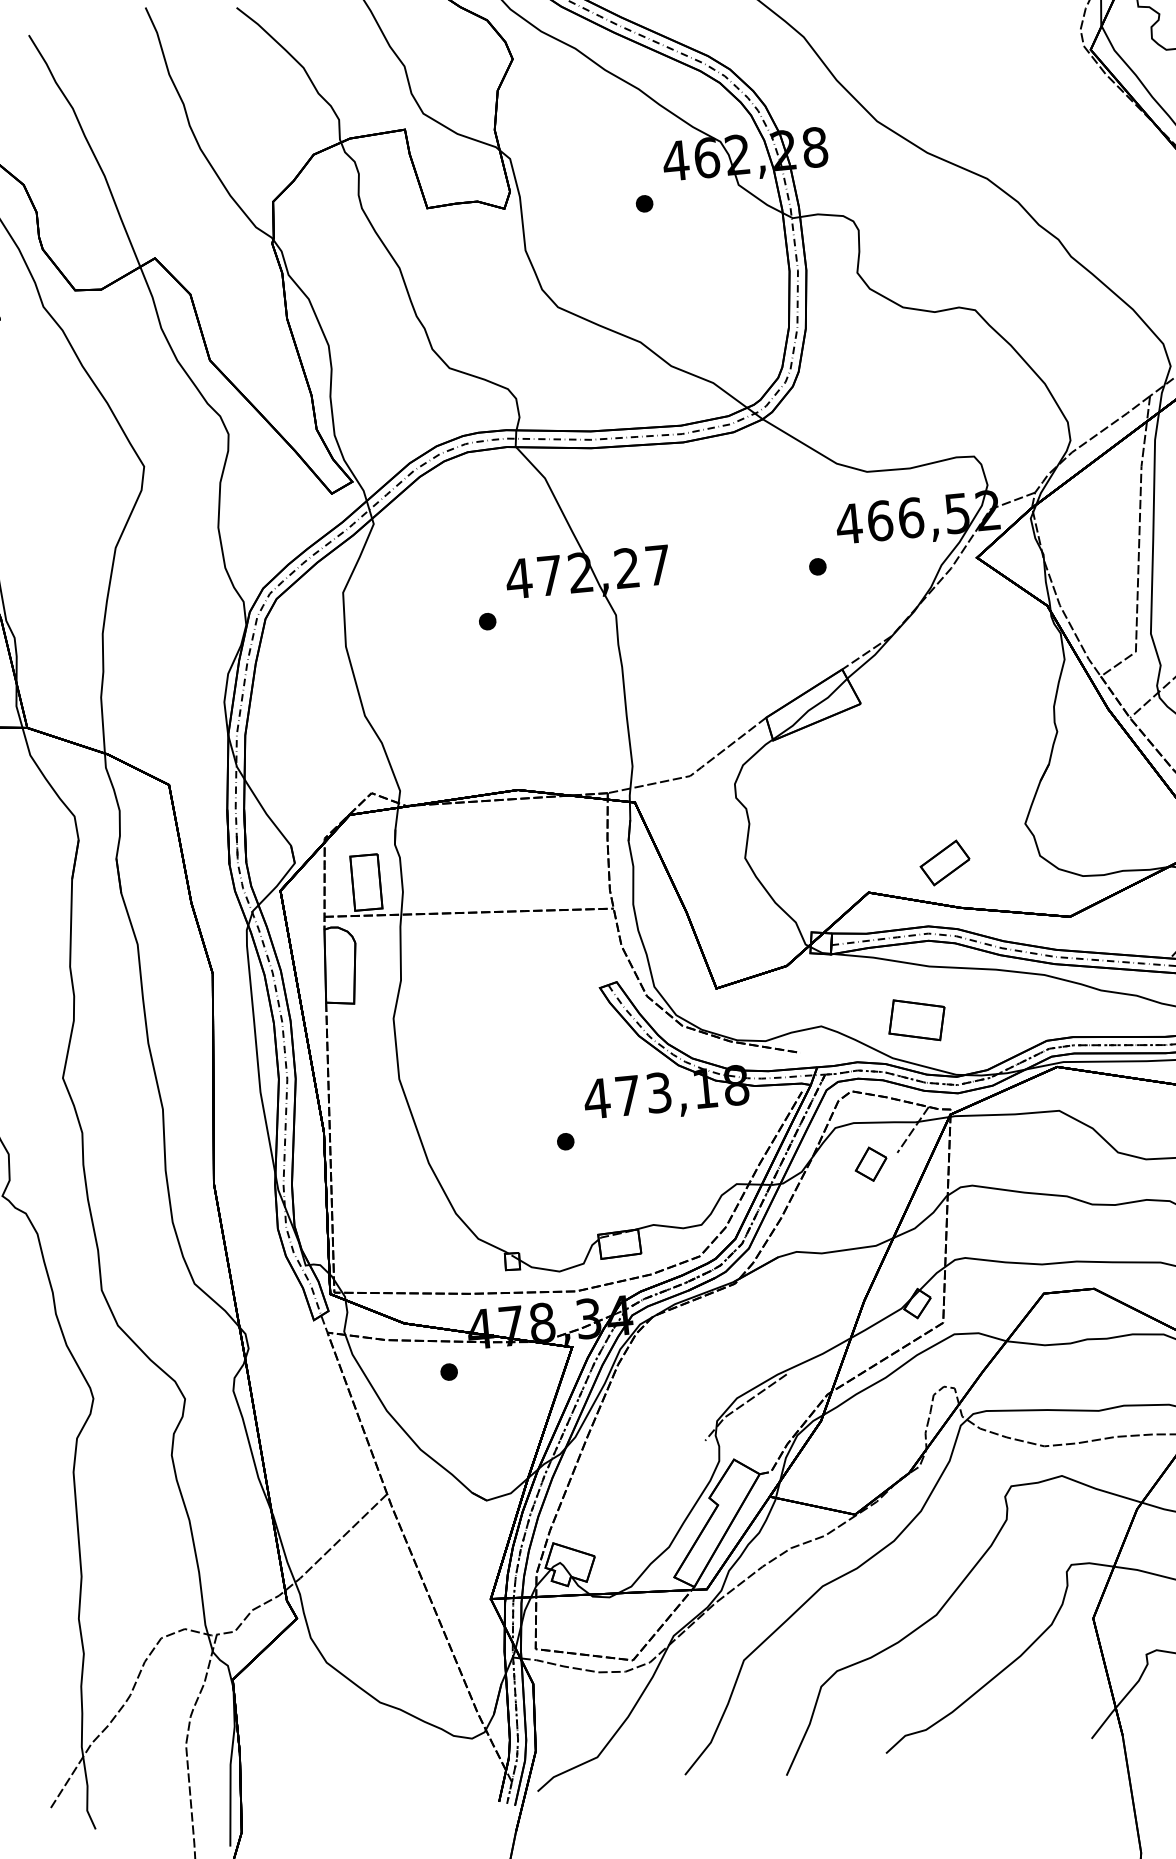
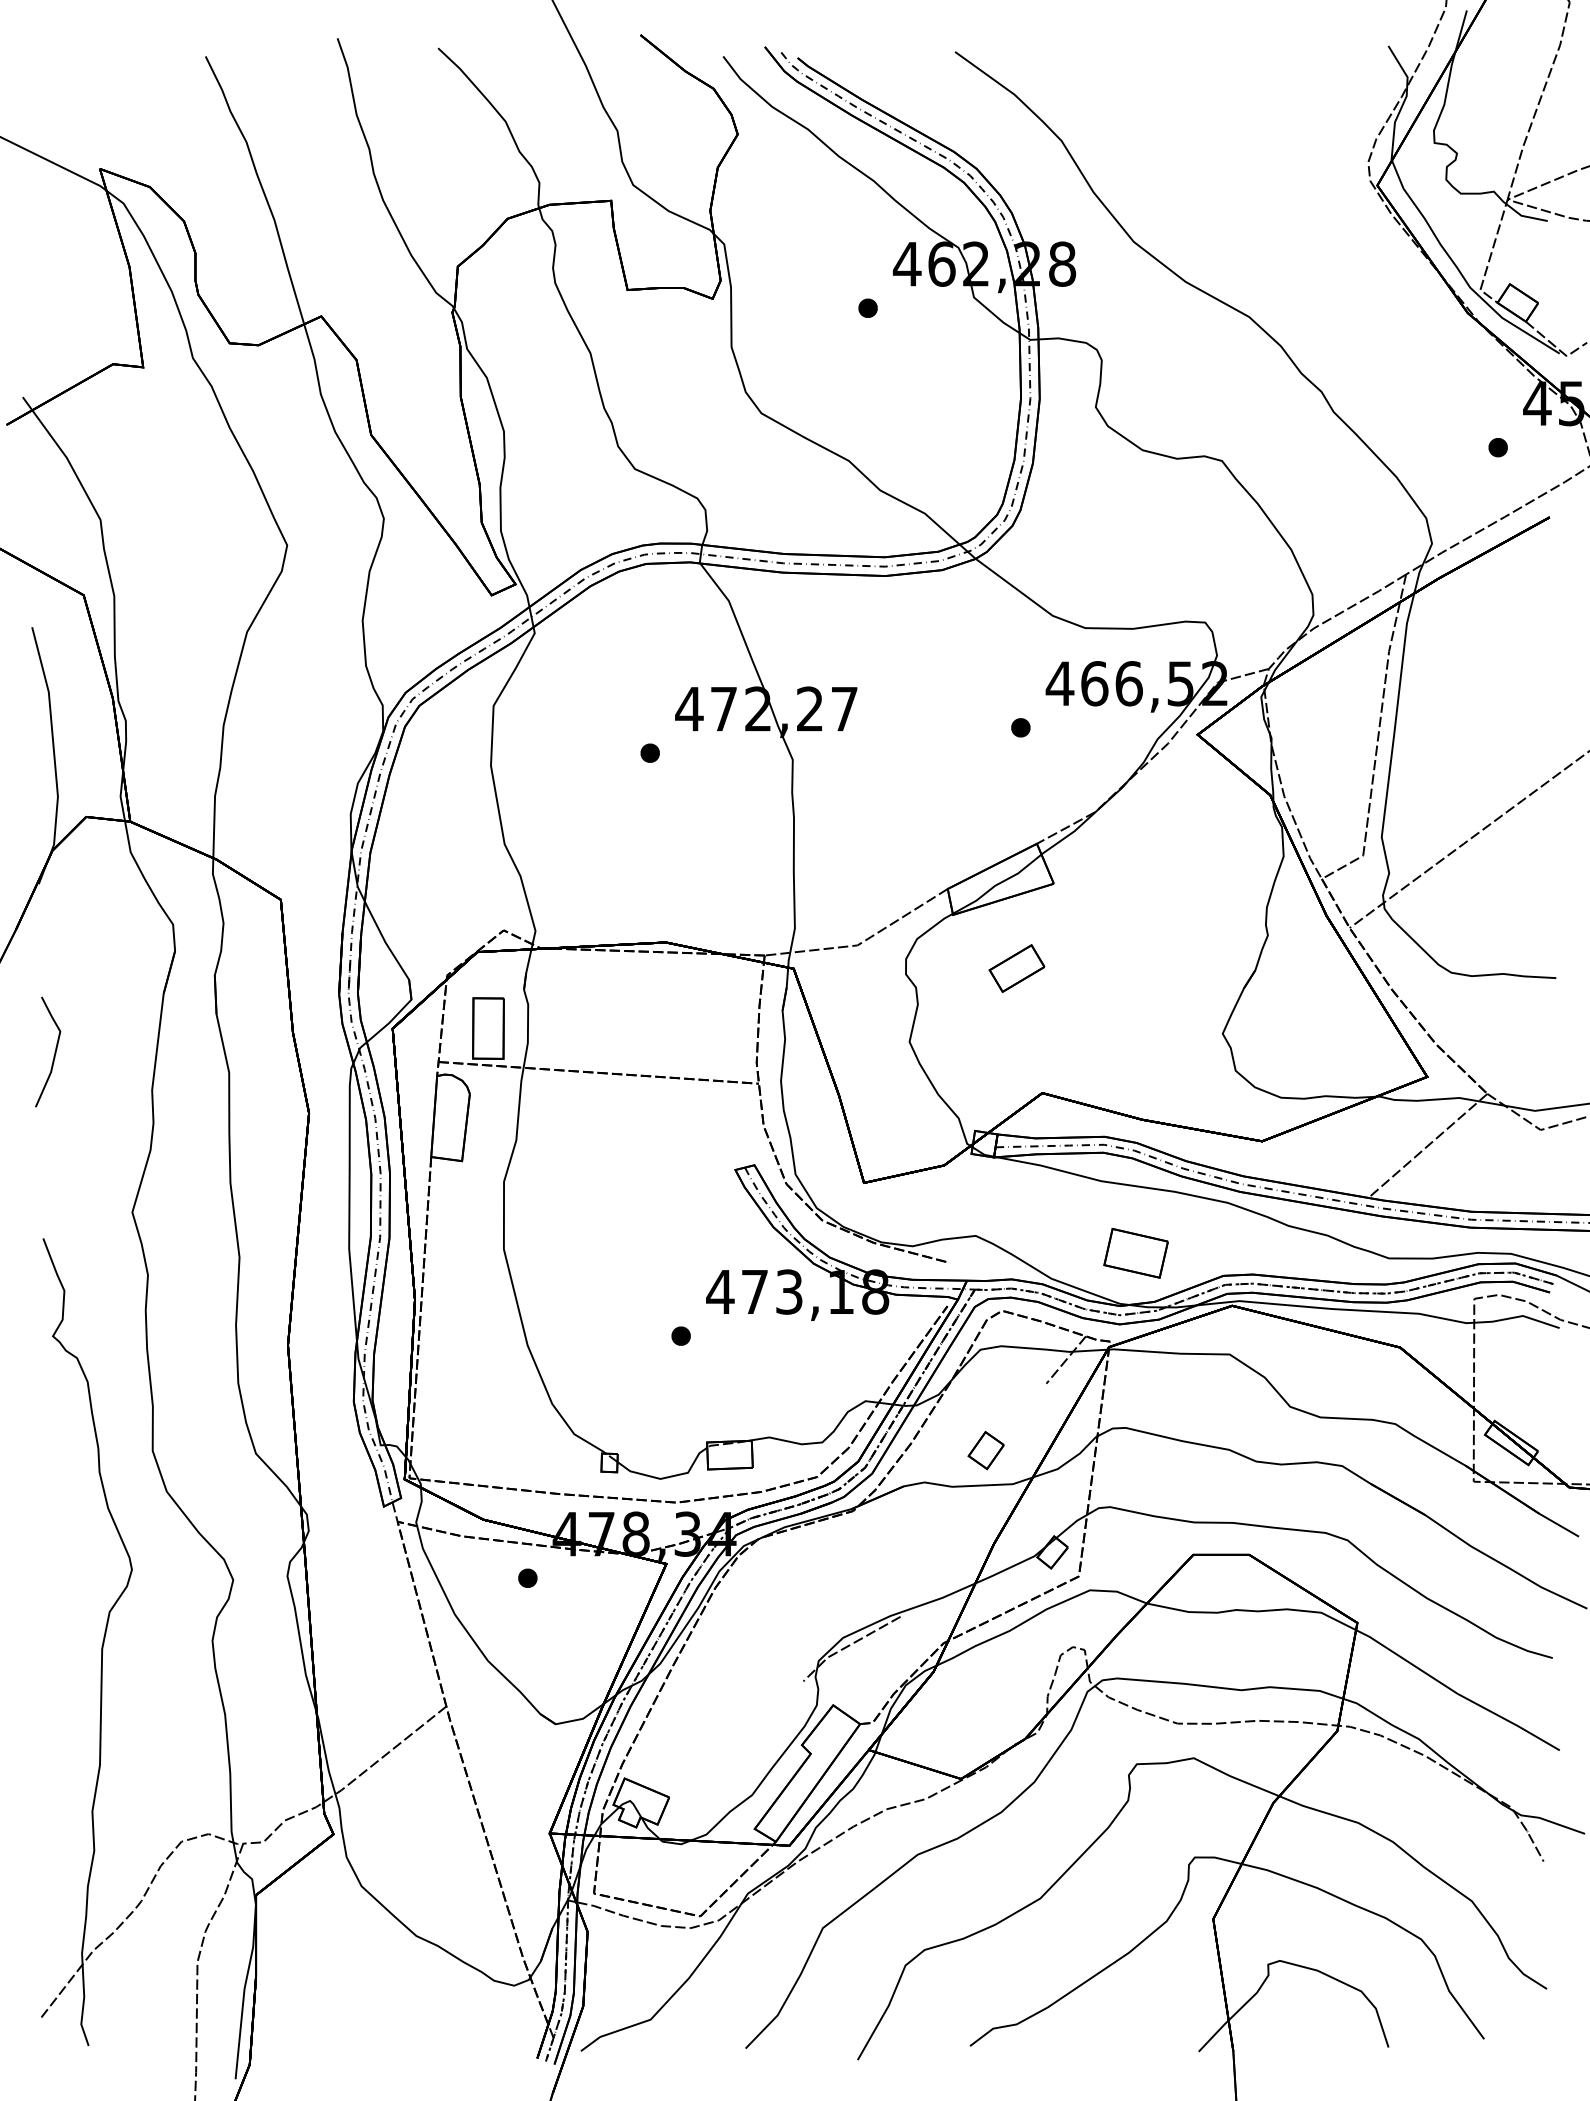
part: (944, 862) -> (1016, 968), moved
part: (916, 1019) -> (1135, 1252), moved
part: (870, 1164) -> (985, 1450), moved

